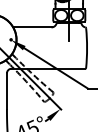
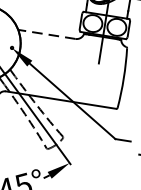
line: (31, 27) -> (45, 34), solid -> dashed

